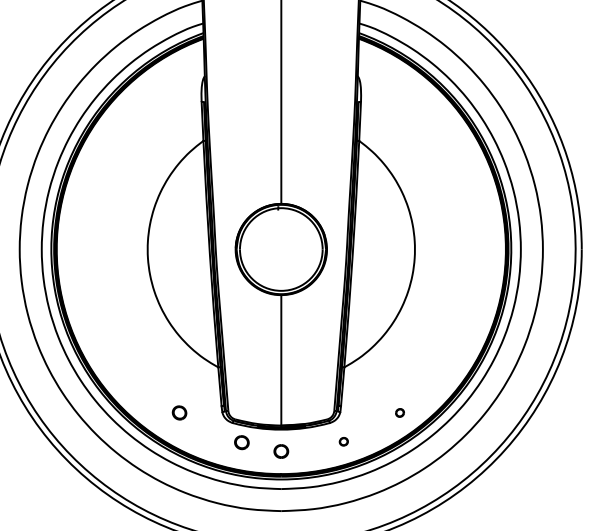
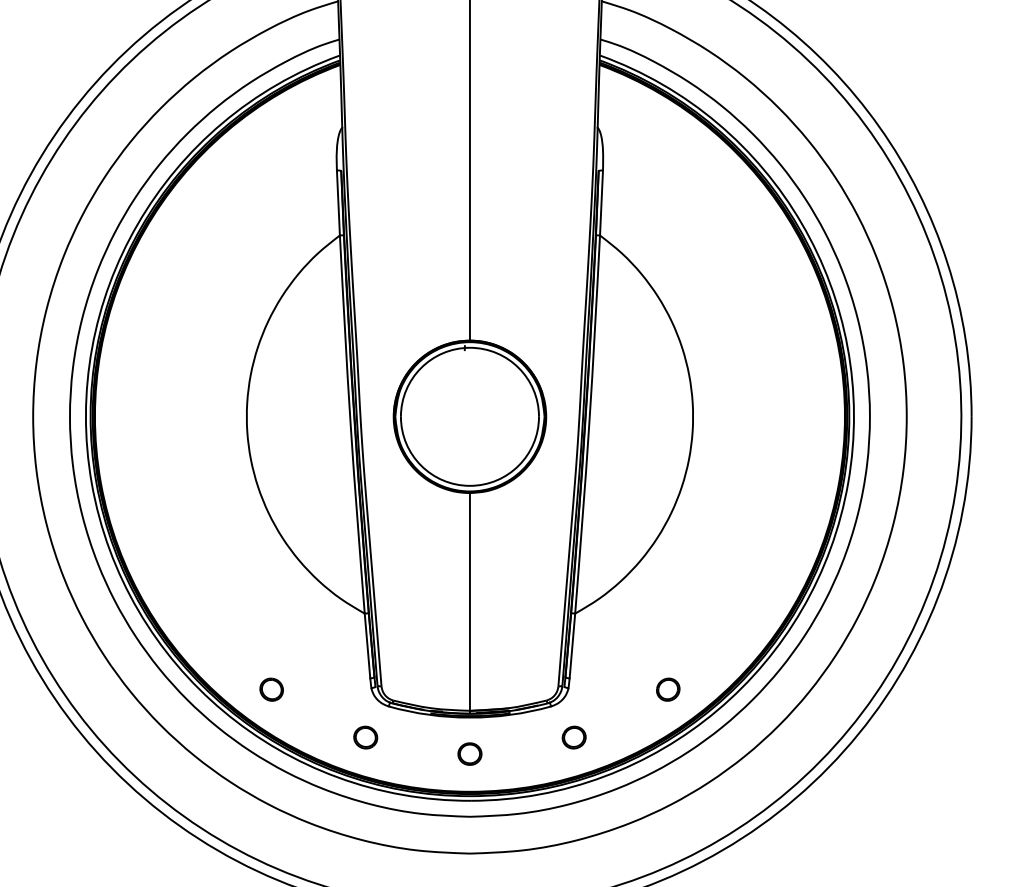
part: (179, 412) -> (271, 688), moved
part: (399, 412) -> (667, 688), size x1.67
part: (343, 441) -> (573, 737), size x1.67
part: (241, 442) -> (365, 737), moved

